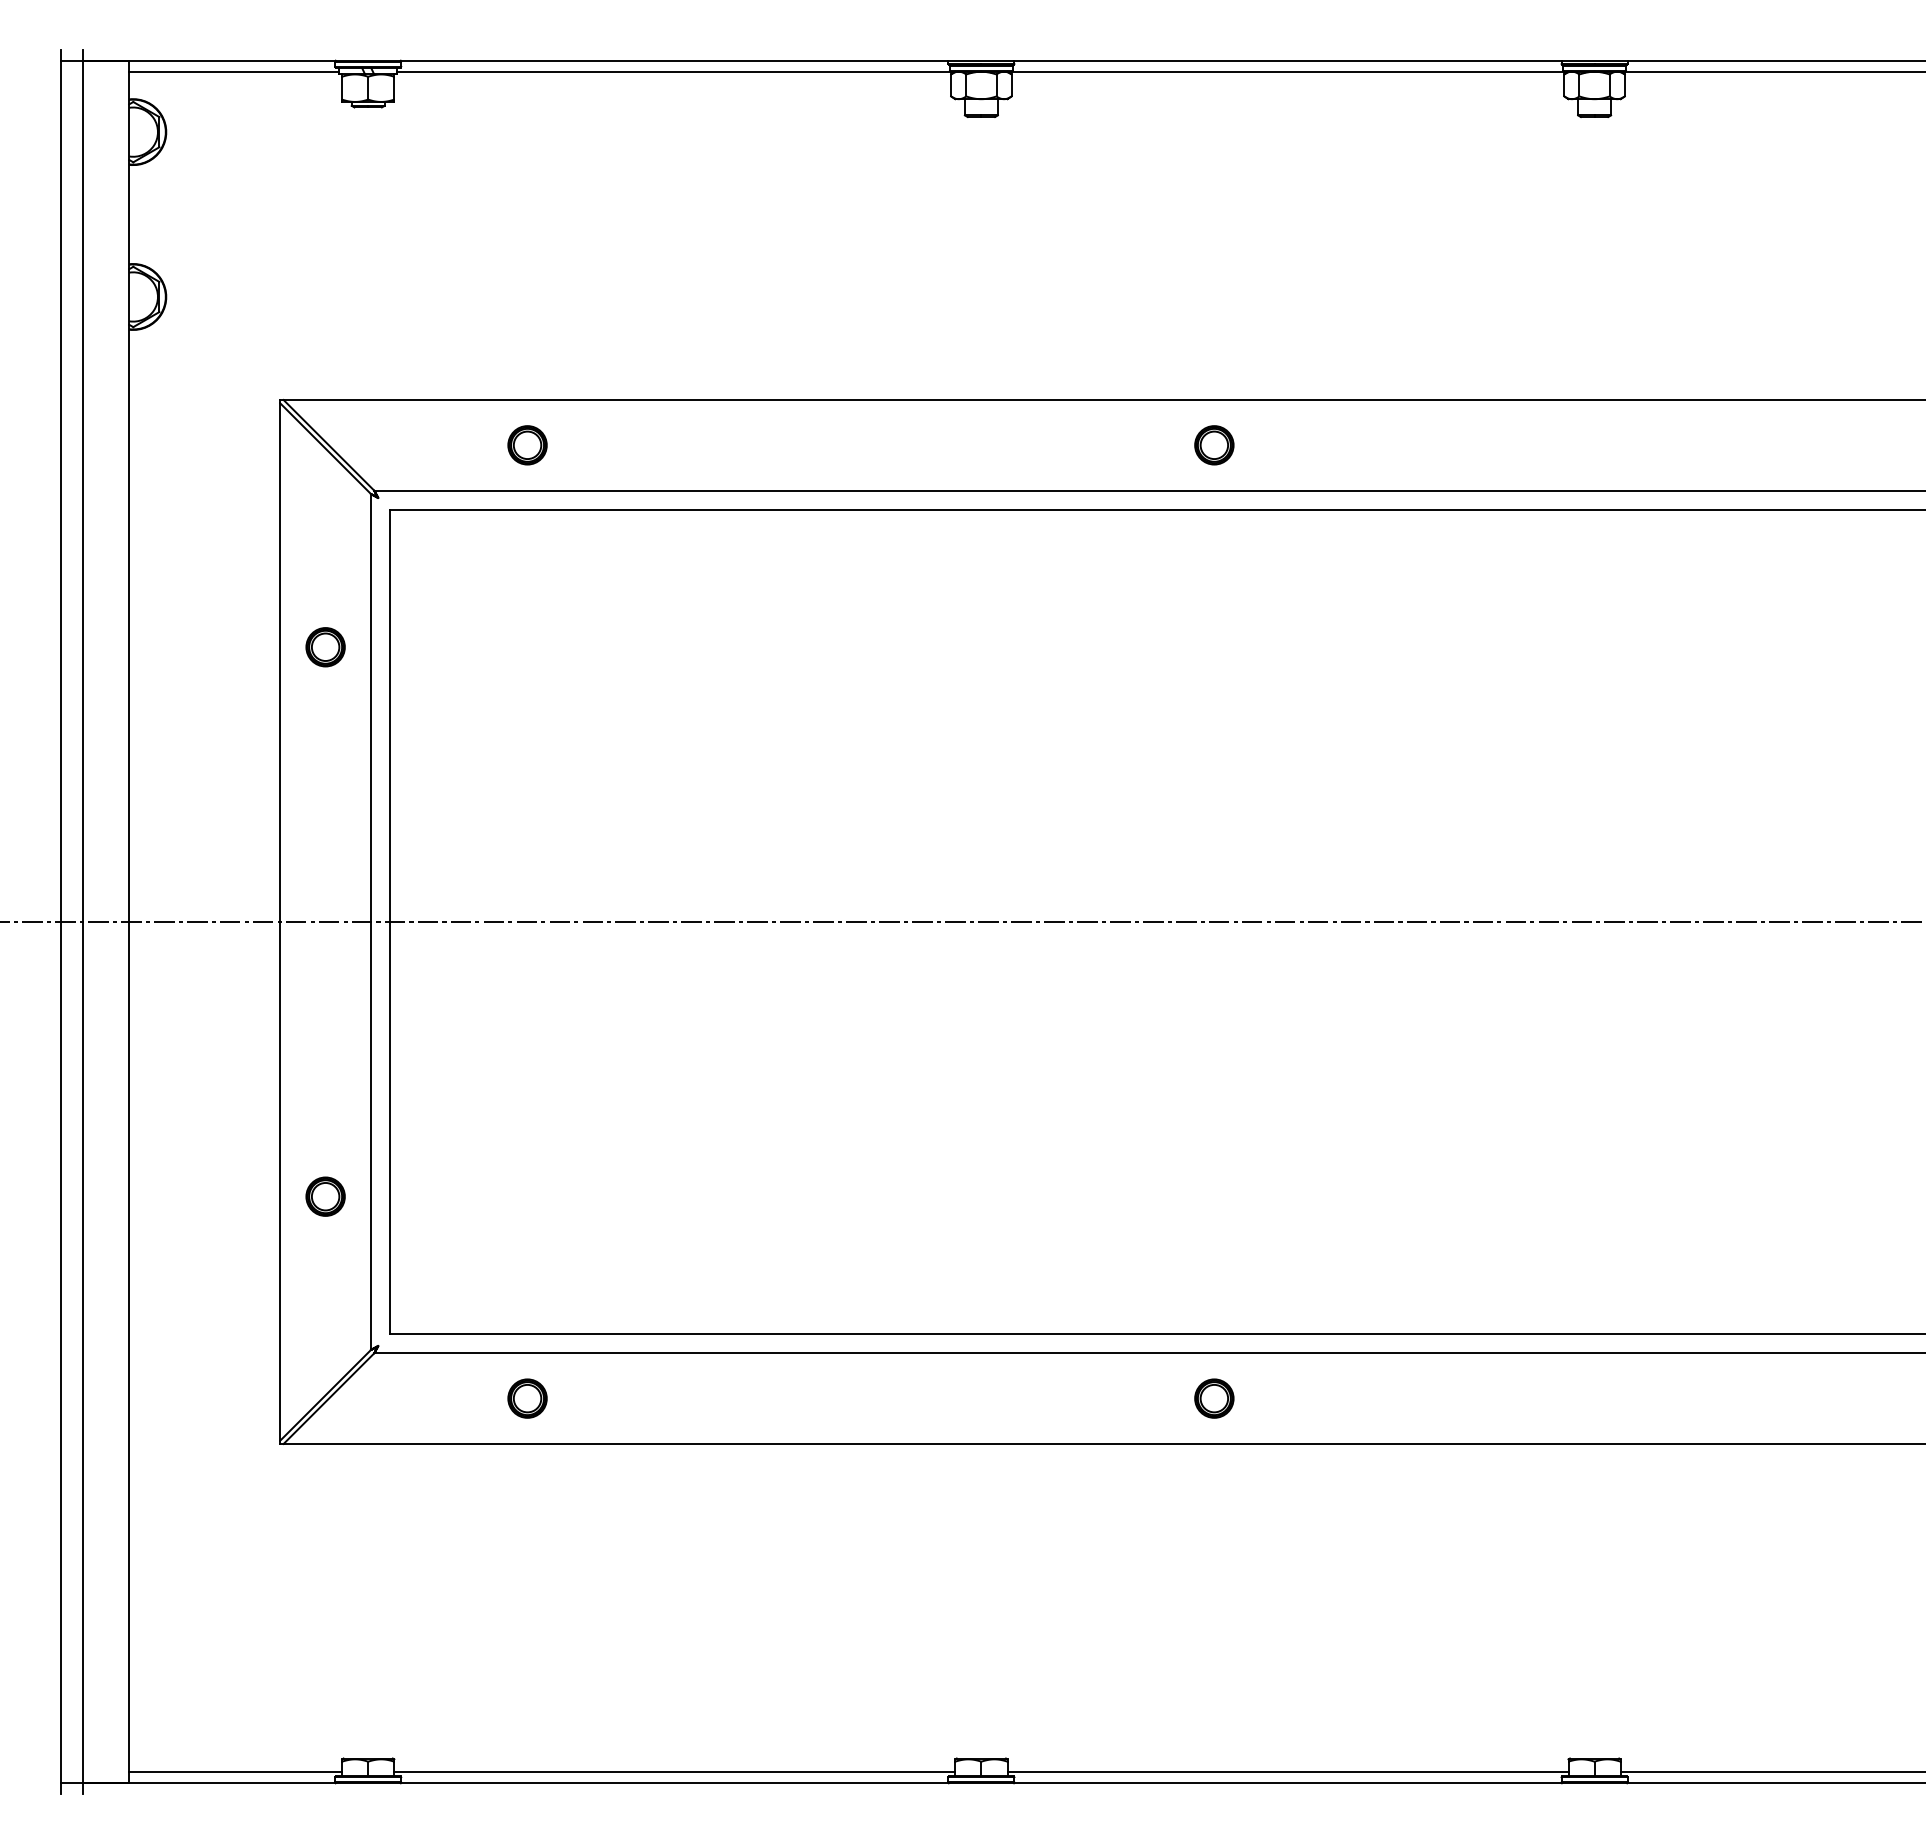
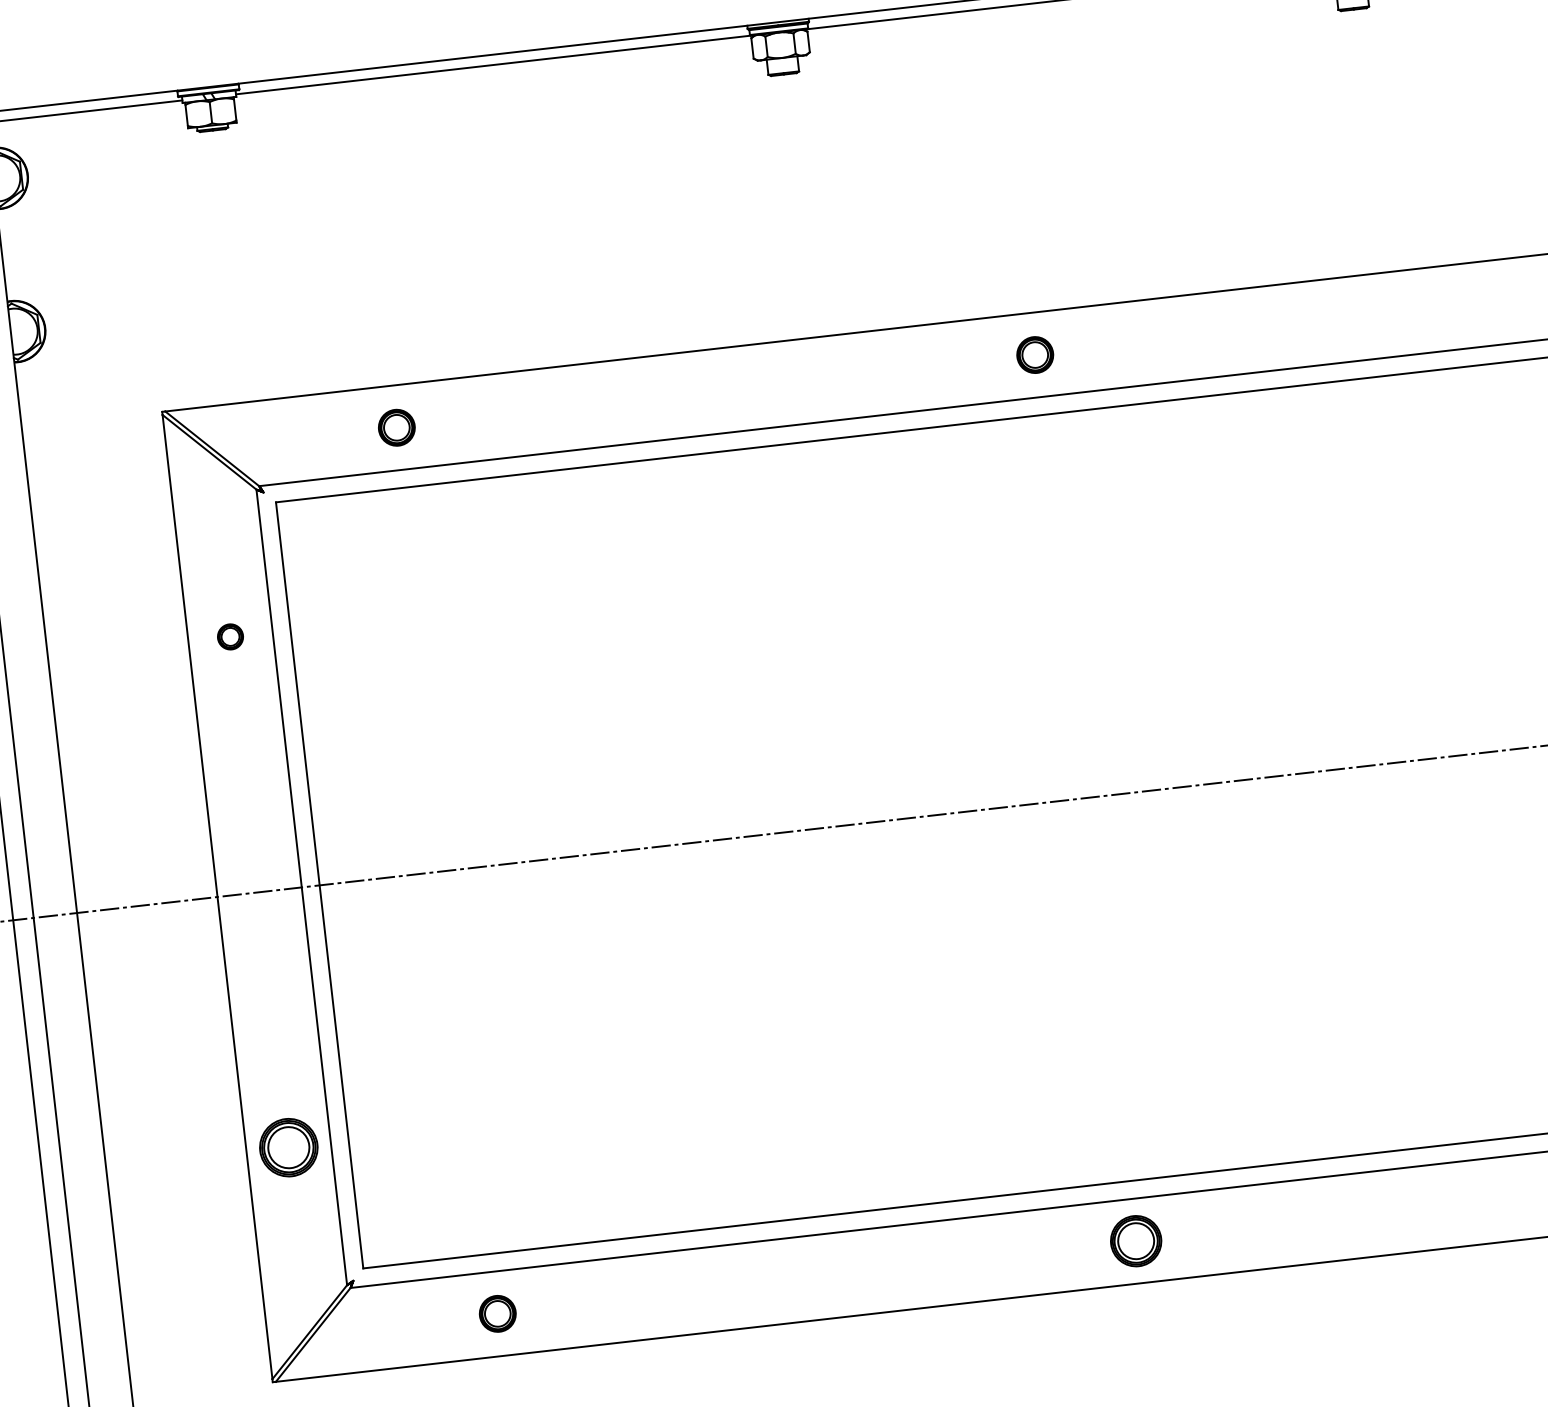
part: (325, 647) -> (230, 637), size x0.7
part: (325, 1196) -> (288, 1147), size x1.6
part: (1214, 1398) -> (1136, 1241), size x1.4

